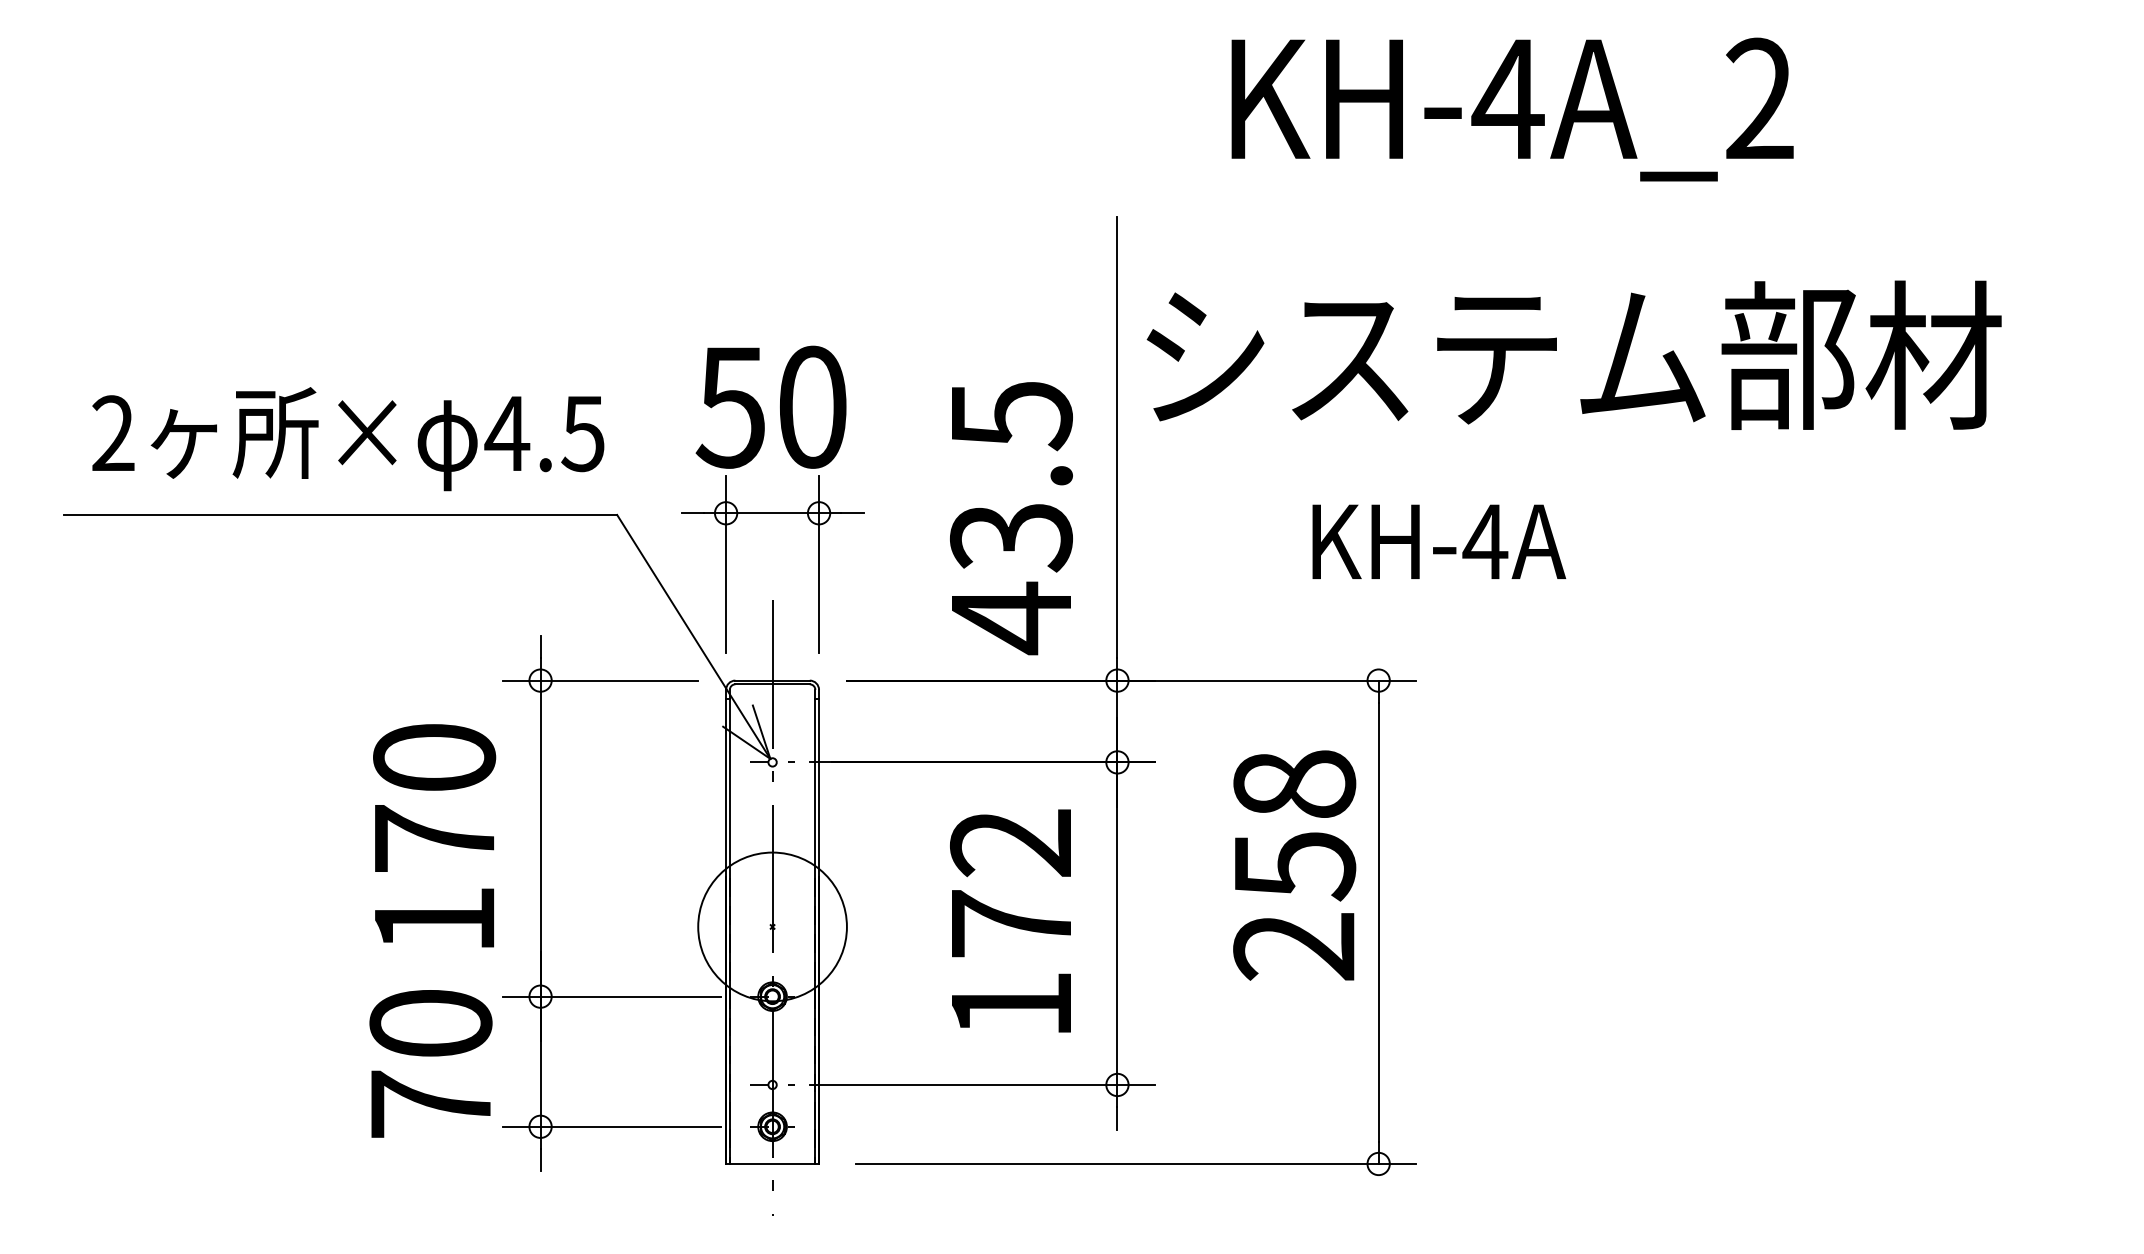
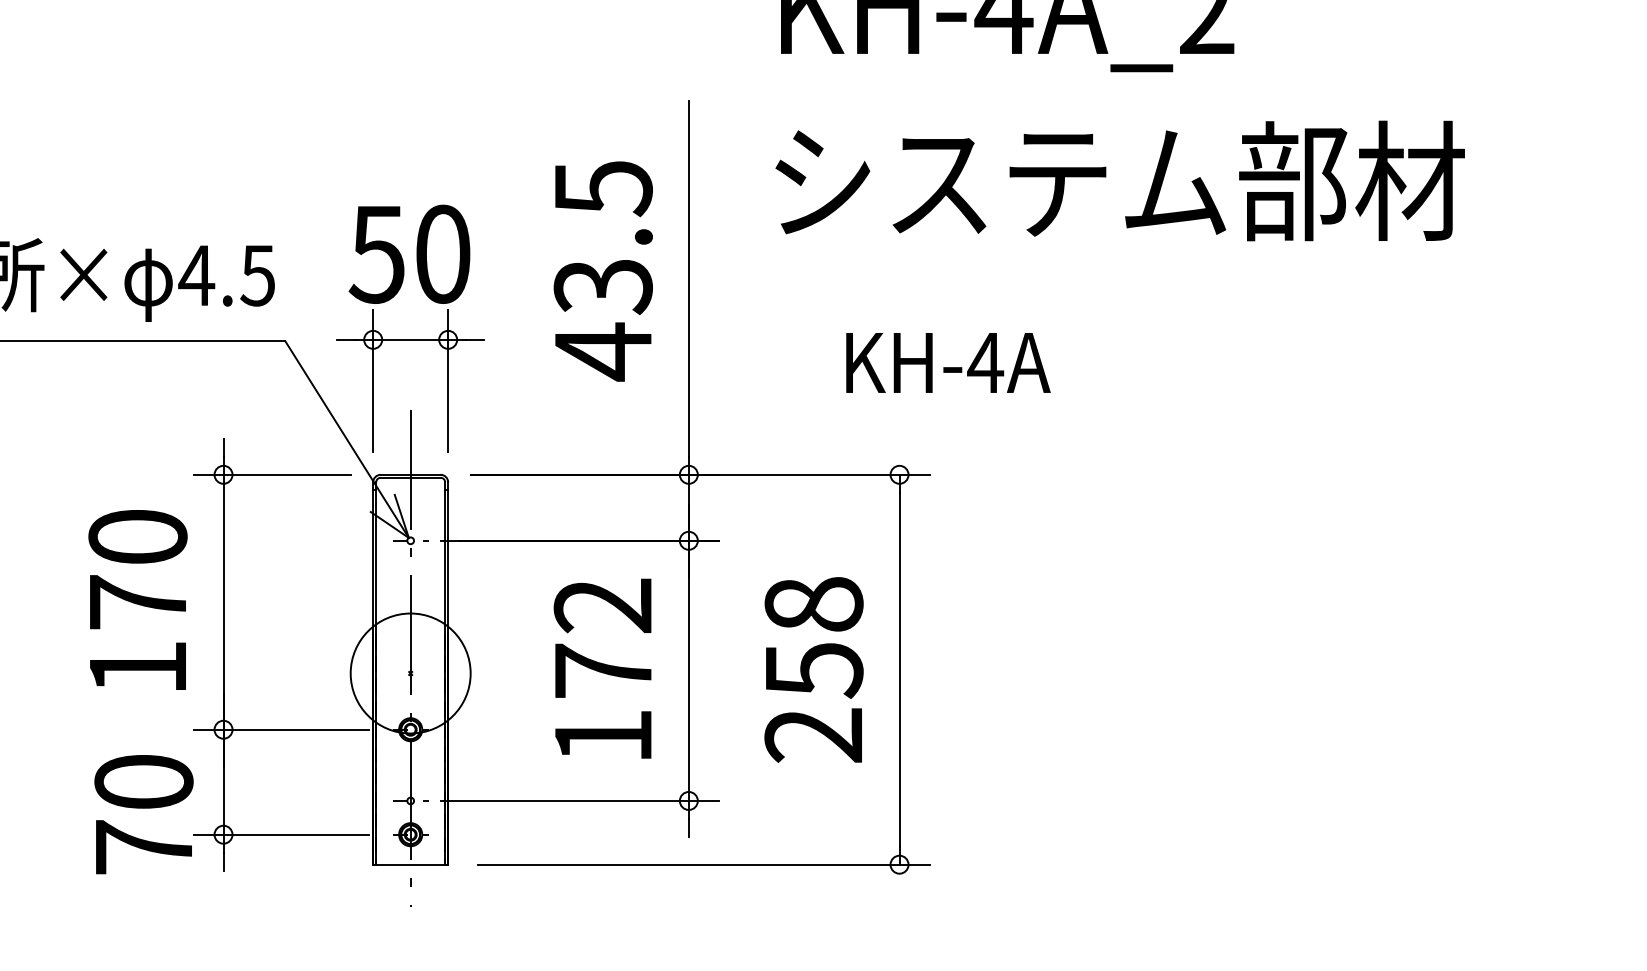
text: (1573, 354) -> (1119, 180), moved
text: (1011, 518) -> (603, 271), moved
text: (1294, 865) -> (813, 669), moved
text: (430, 1063) -> (143, 814), moved

